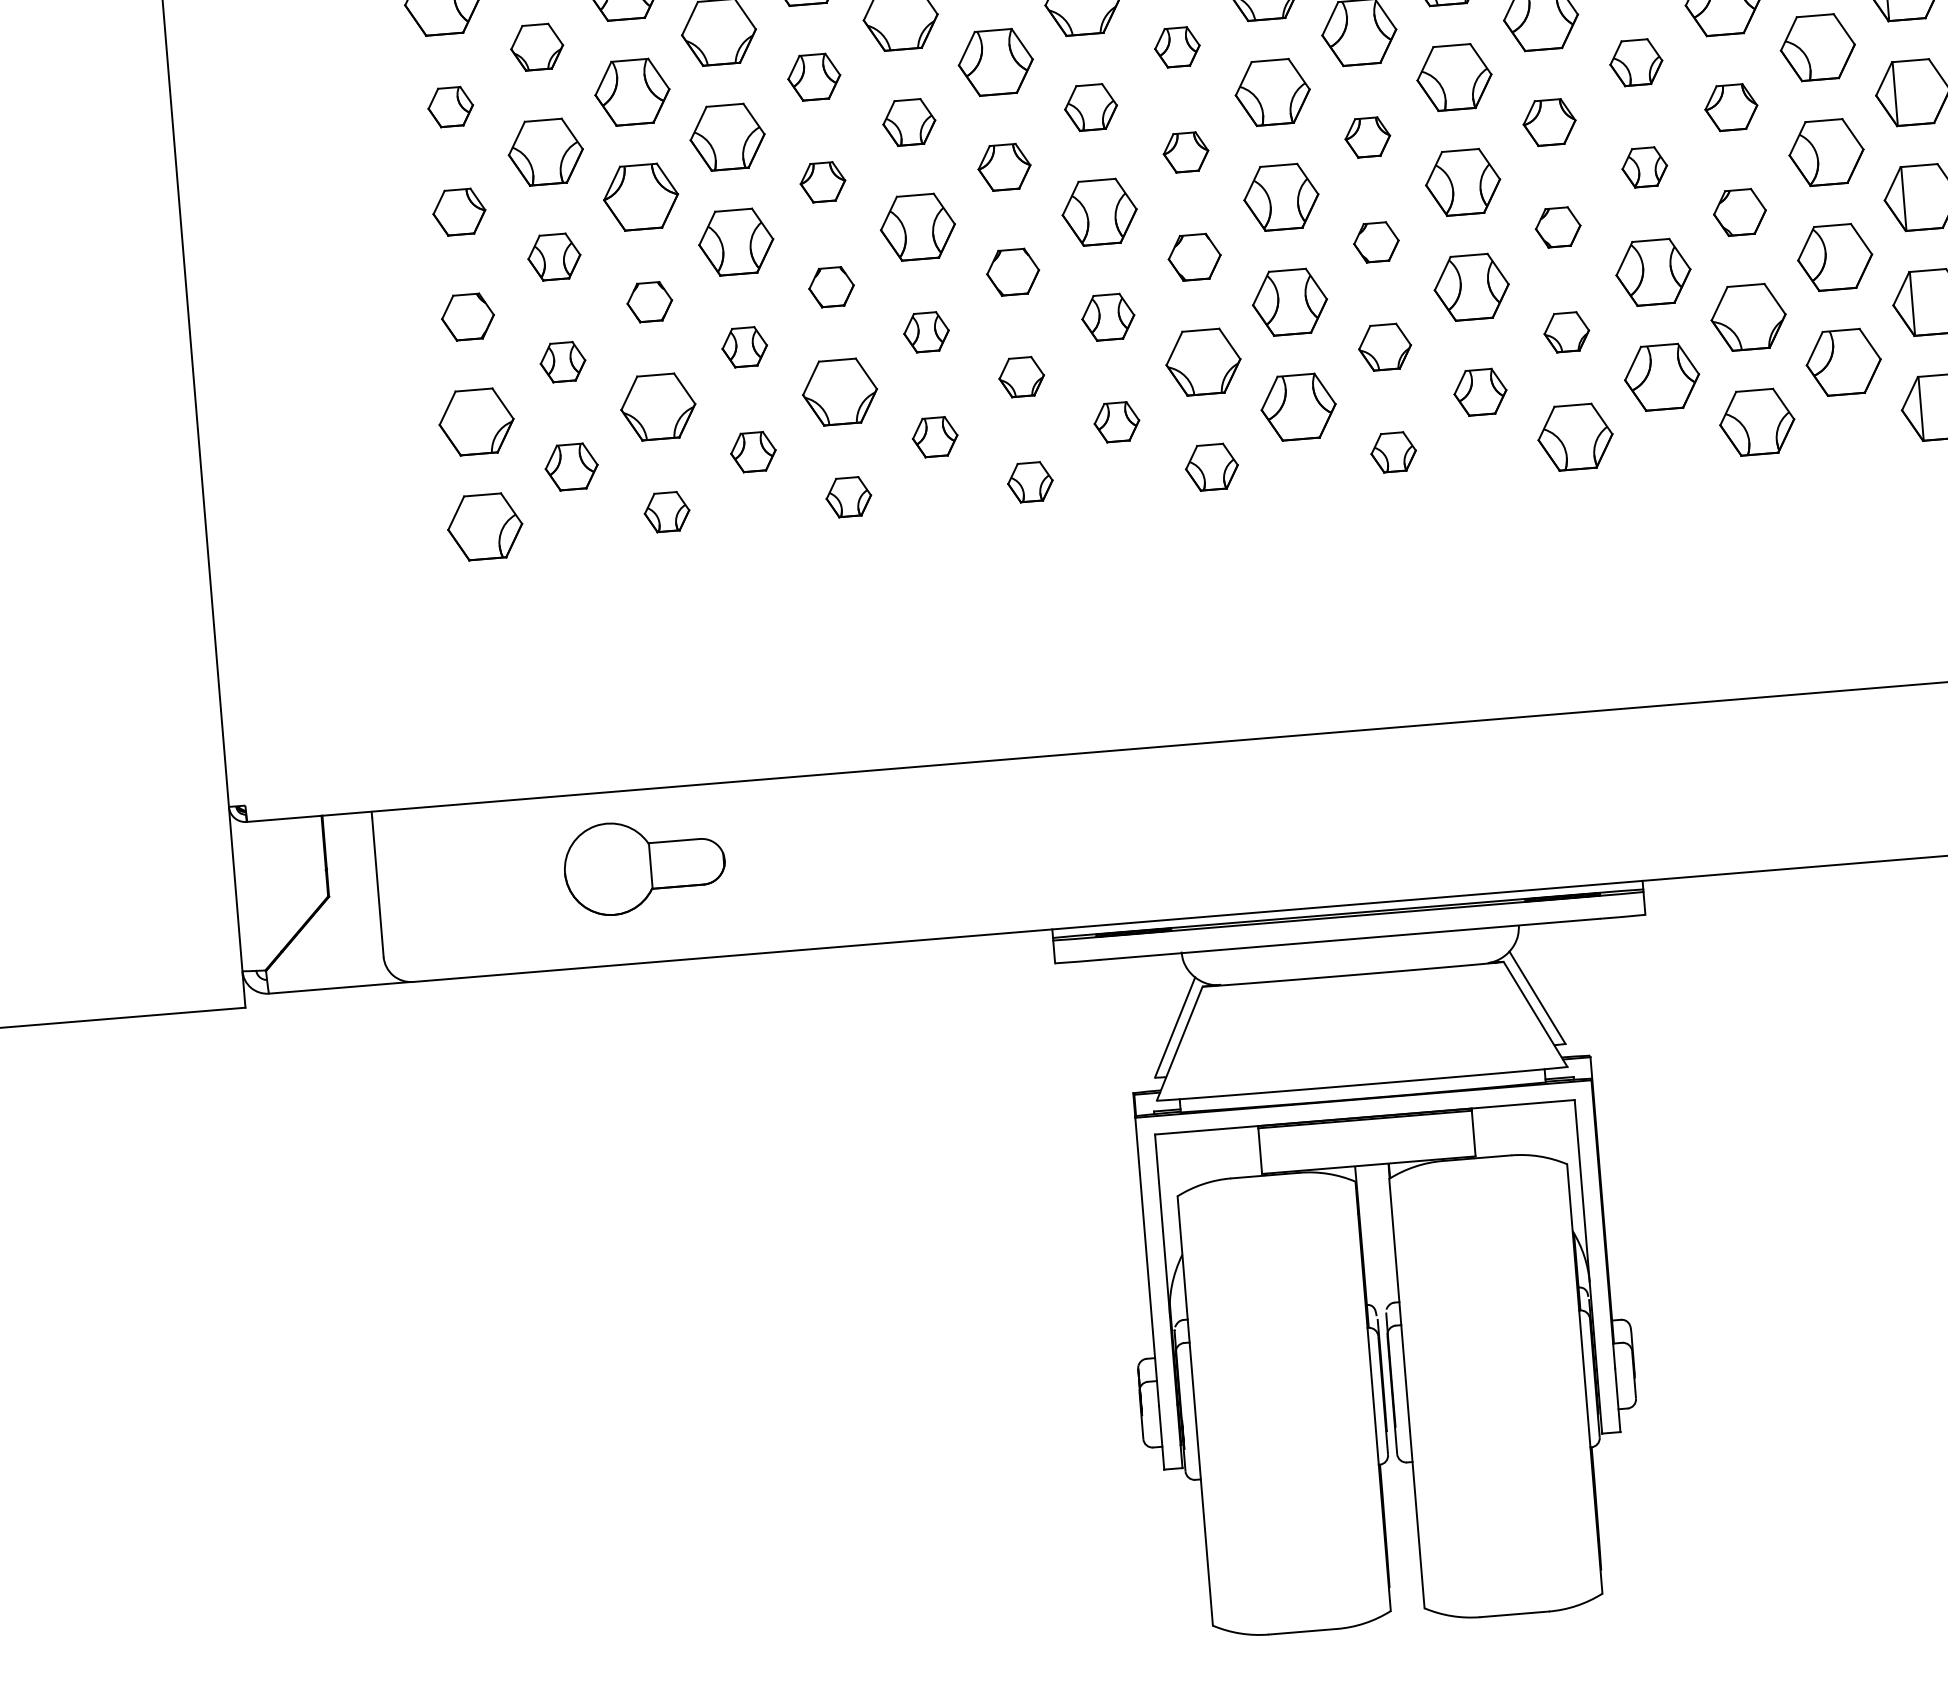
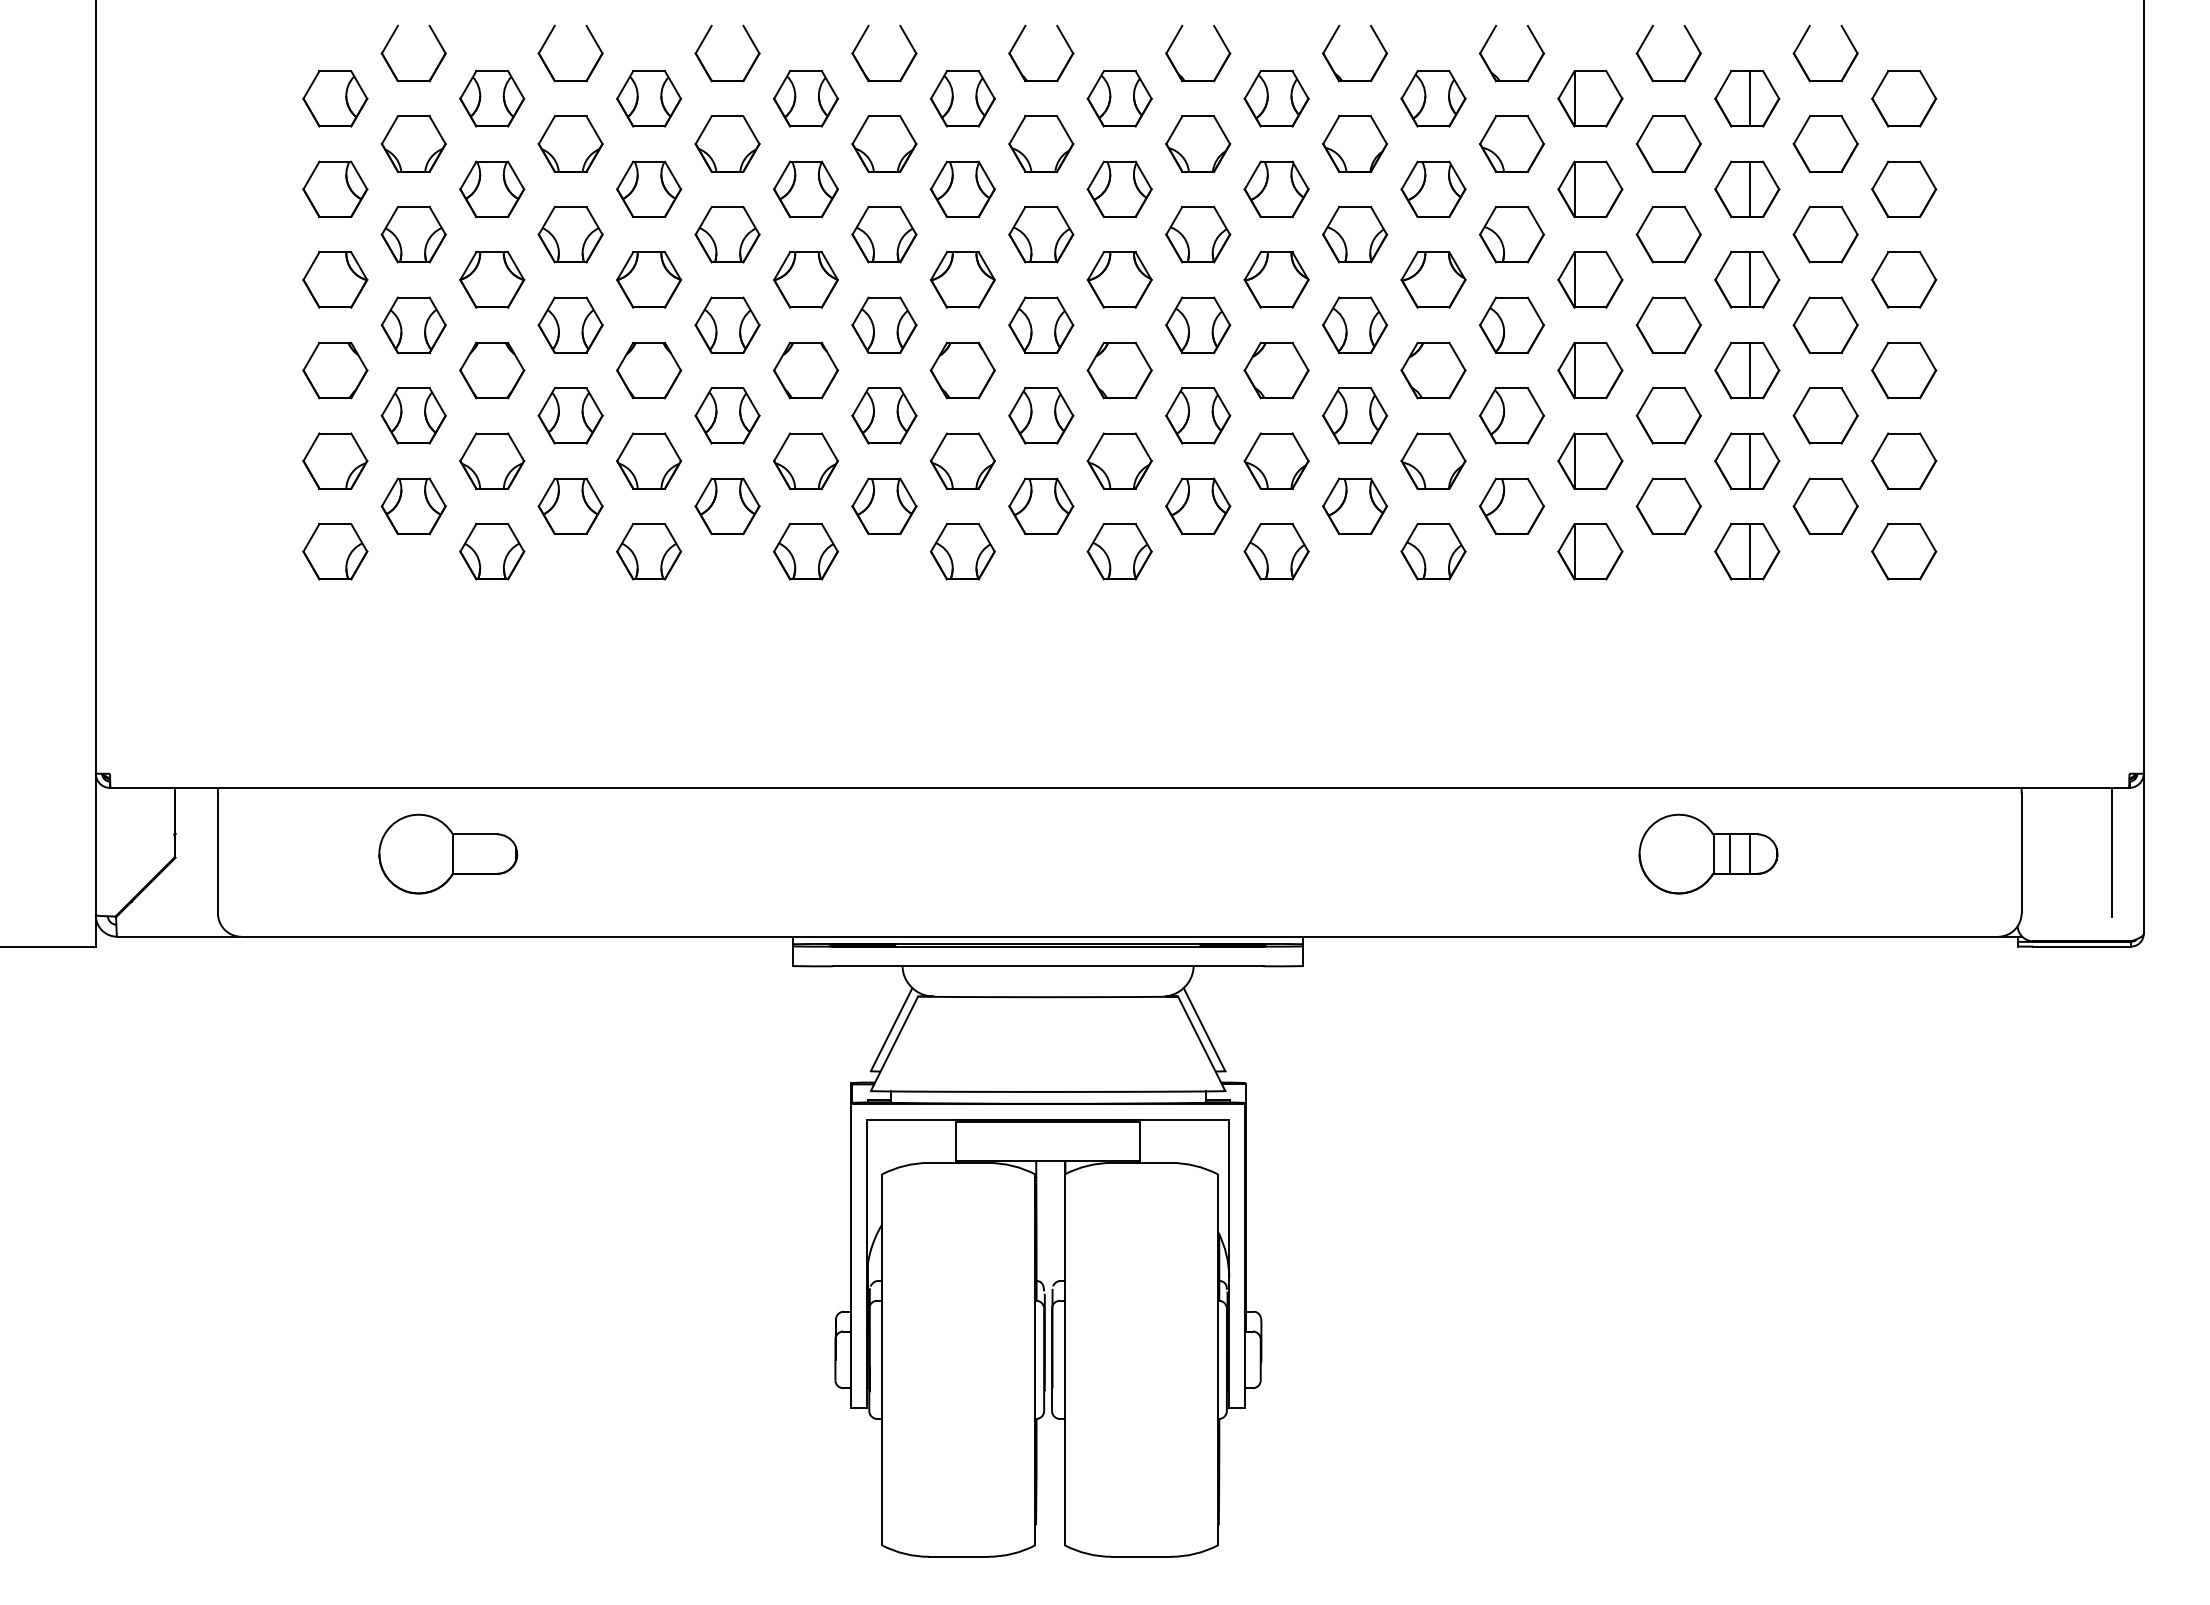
part: (536, 46) -> (413, 143), size x1.43
part: (1177, 46) -> (962, 188), size x1.67
part: (1636, 62) -> (1355, 234), size x1.43
part: (814, 76) -> (649, 188), size x1.43
part: (450, 106) -> (335, 188), size x1.67
part: (1091, 107) -> (884, 234), size x1.43
part: (1731, 107) -> (1433, 279), size x1.43
part: (909, 122) -> (727, 234), size x1.43
part: (1549, 122) -> (1276, 279), size x1.43
part: (1367, 136) -> (1119, 279), size x1.67
part: (1185, 151) -> (962, 279), size x1.67
part: (1003, 166) -> (805, 279), size x1.43
part: (1644, 166) -> (1354, 324), size x1.67
part: (823, 181) -> (649, 279), size x1.67
part: (459, 211) -> (335, 279), size x1.43
part: (1739, 212) -> (1433, 370), size x1.43
part: (1558, 227) -> (1276, 370), size x1.67
part: (1376, 242) -> (1119, 370), size x1.67
part: (554, 256) -> (413, 324), size x1.43
part: (1194, 257) -> (962, 370), size x1.43
part: (1012, 272) -> (805, 370), size x1.43
part: (831, 287) -> (649, 370), size x1.67
part: (650, 302) -> (492, 370), size x1.67
part: (1108, 316) -> (884, 415), size x1.43
part: (468, 317) -> (335, 370), size x1.43
part: (926, 331) -> (727, 415), size x1.67
part: (1566, 331) -> (1276, 460), size x1.67
part: (744, 346) -> (570, 415), size x1.67
part: (1384, 346) -> (1119, 460), size x1.43
part: (562, 361) -> (413, 415), size x1.67
part: (1021, 376) -> (805, 460), size x1.67
part: (1480, 392) -> (1198, 506), size x1.43
part: (1117, 422) -> (884, 506), size x1.67
part: (935, 437) -> (727, 506), size x1.67
part: (753, 452) -> (570, 506), size x1.67
part: (1393, 452) -> (1119, 551), size x1.67
part: (1211, 466) -> (962, 551), size x1.43
part: (571, 467) -> (413, 506), size x1.43
part: (1029, 481) -> (805, 551), size x1.67
part: (849, 496) -> (649, 551), size x1.67
part: (667, 511) -> (492, 551), size x1.67

